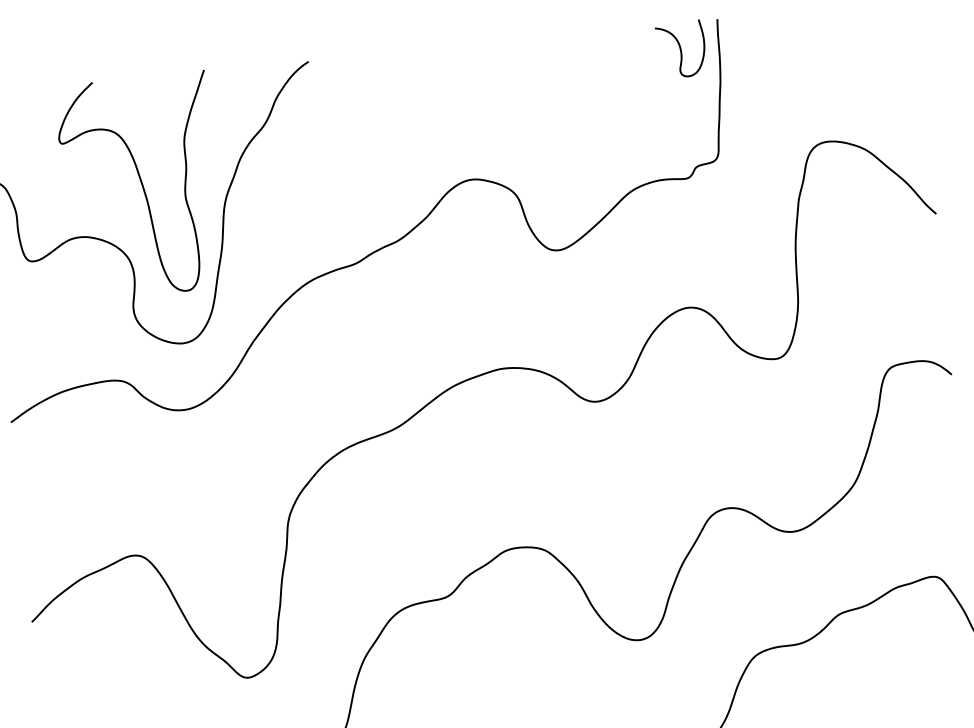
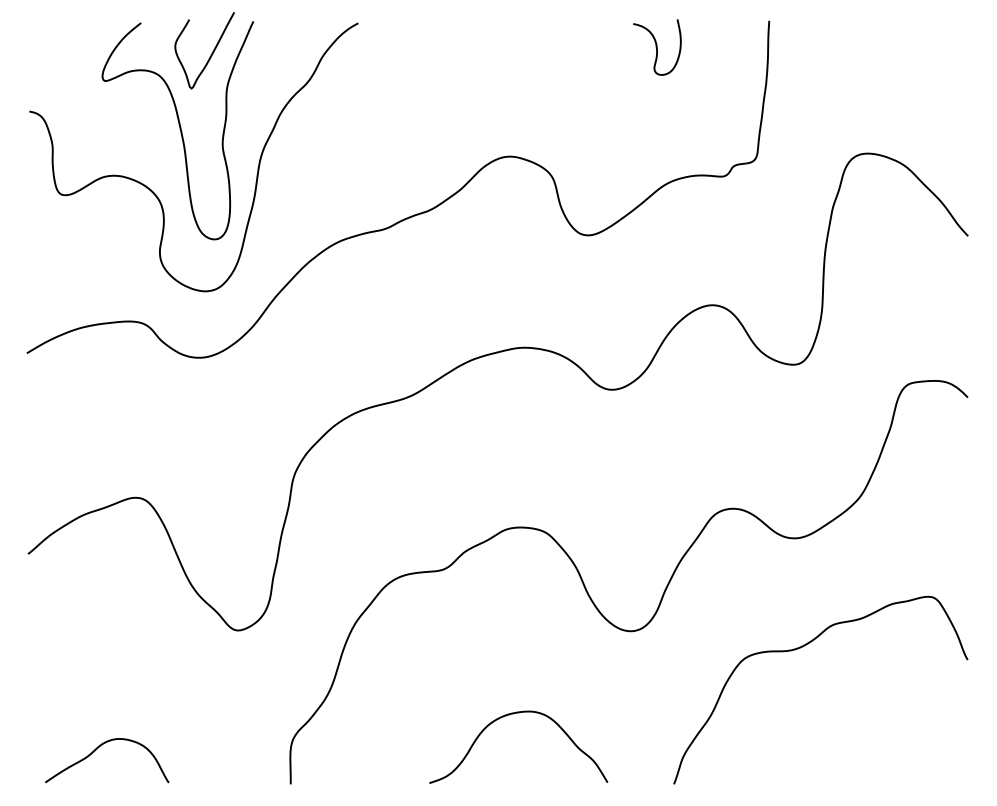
curve: (681, 49) -> (657, 47), moved
curve: (165, 106) -> (211, 53), added

